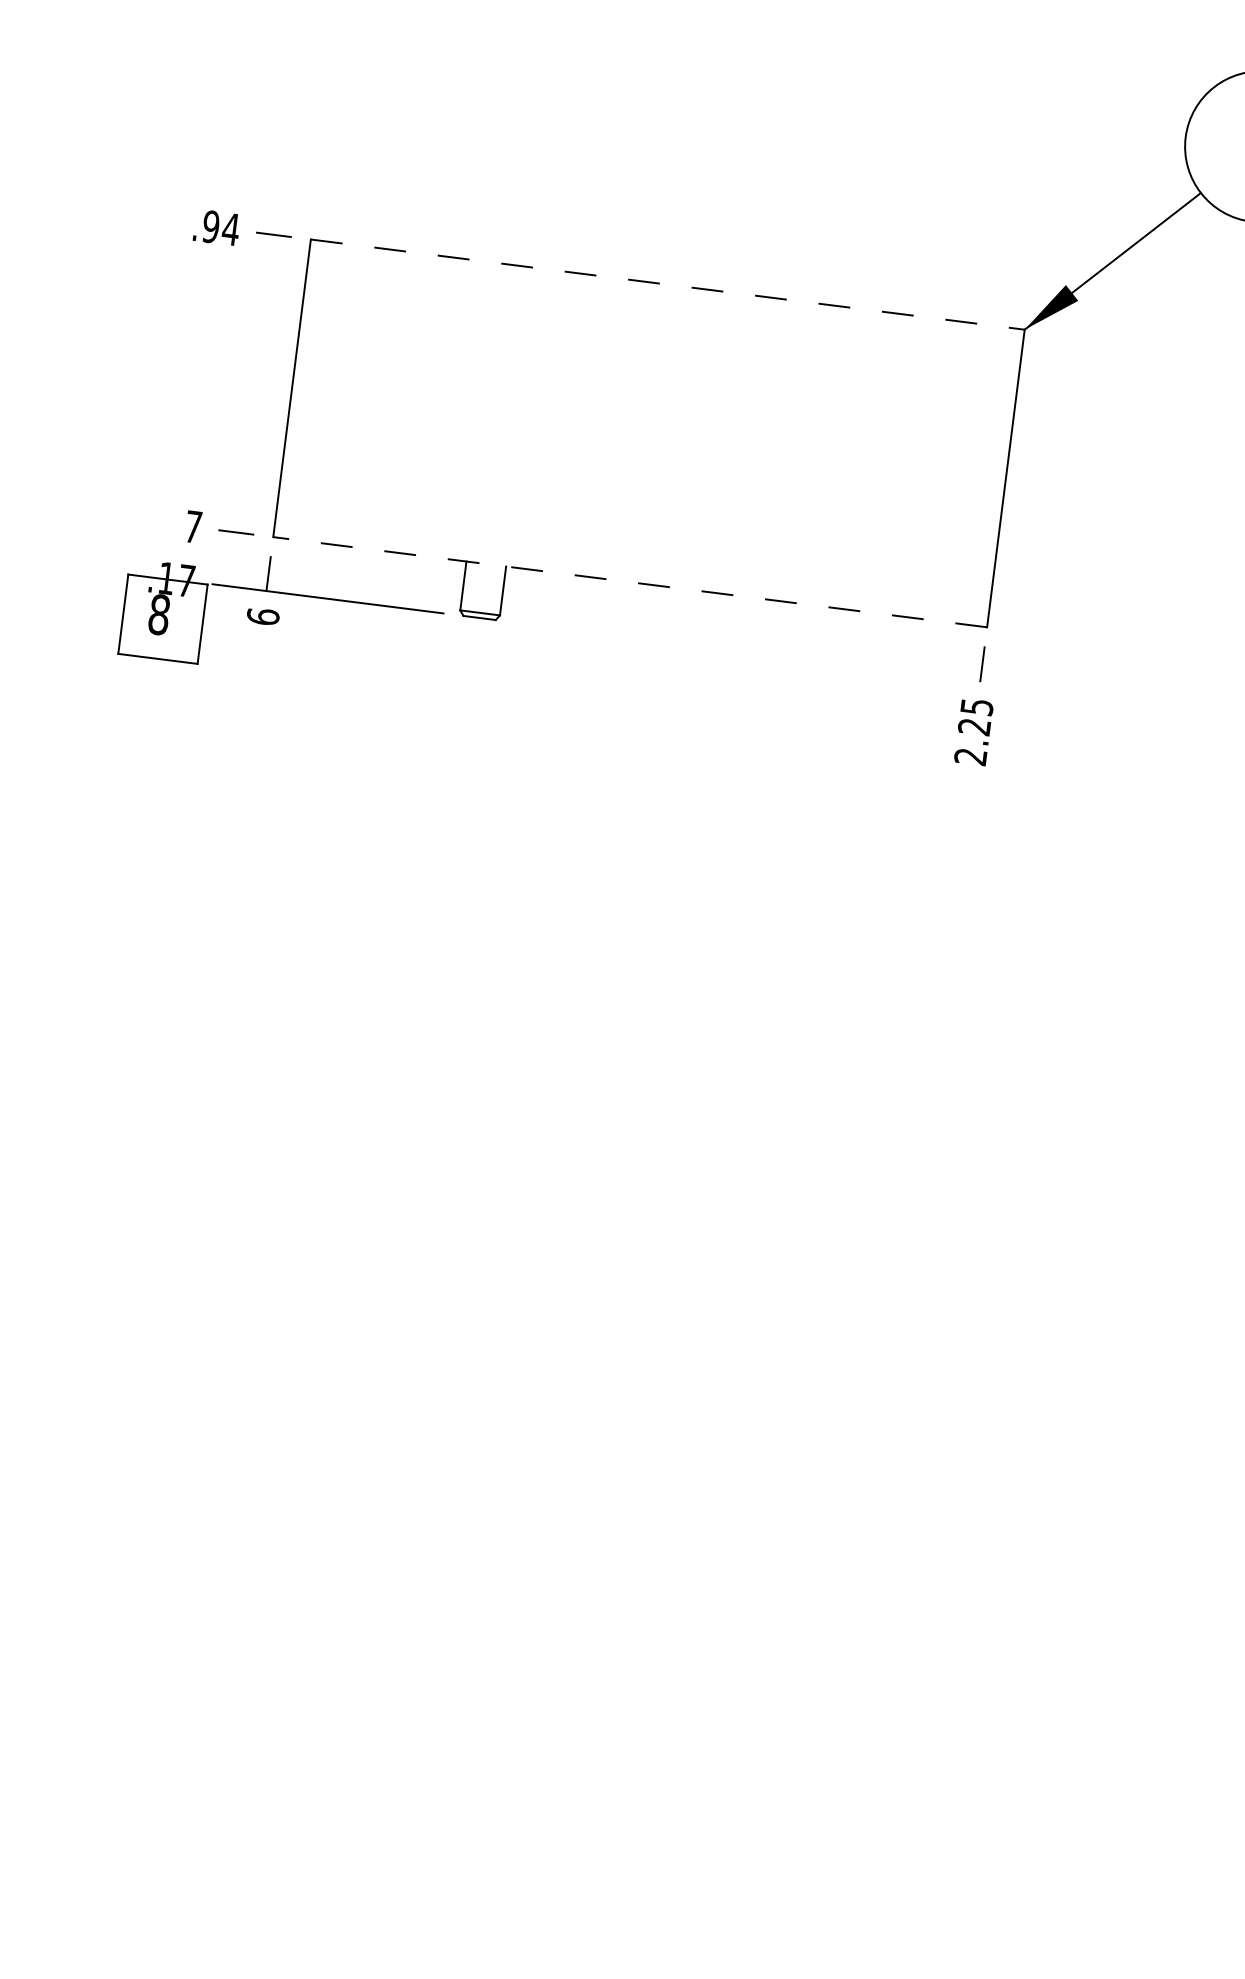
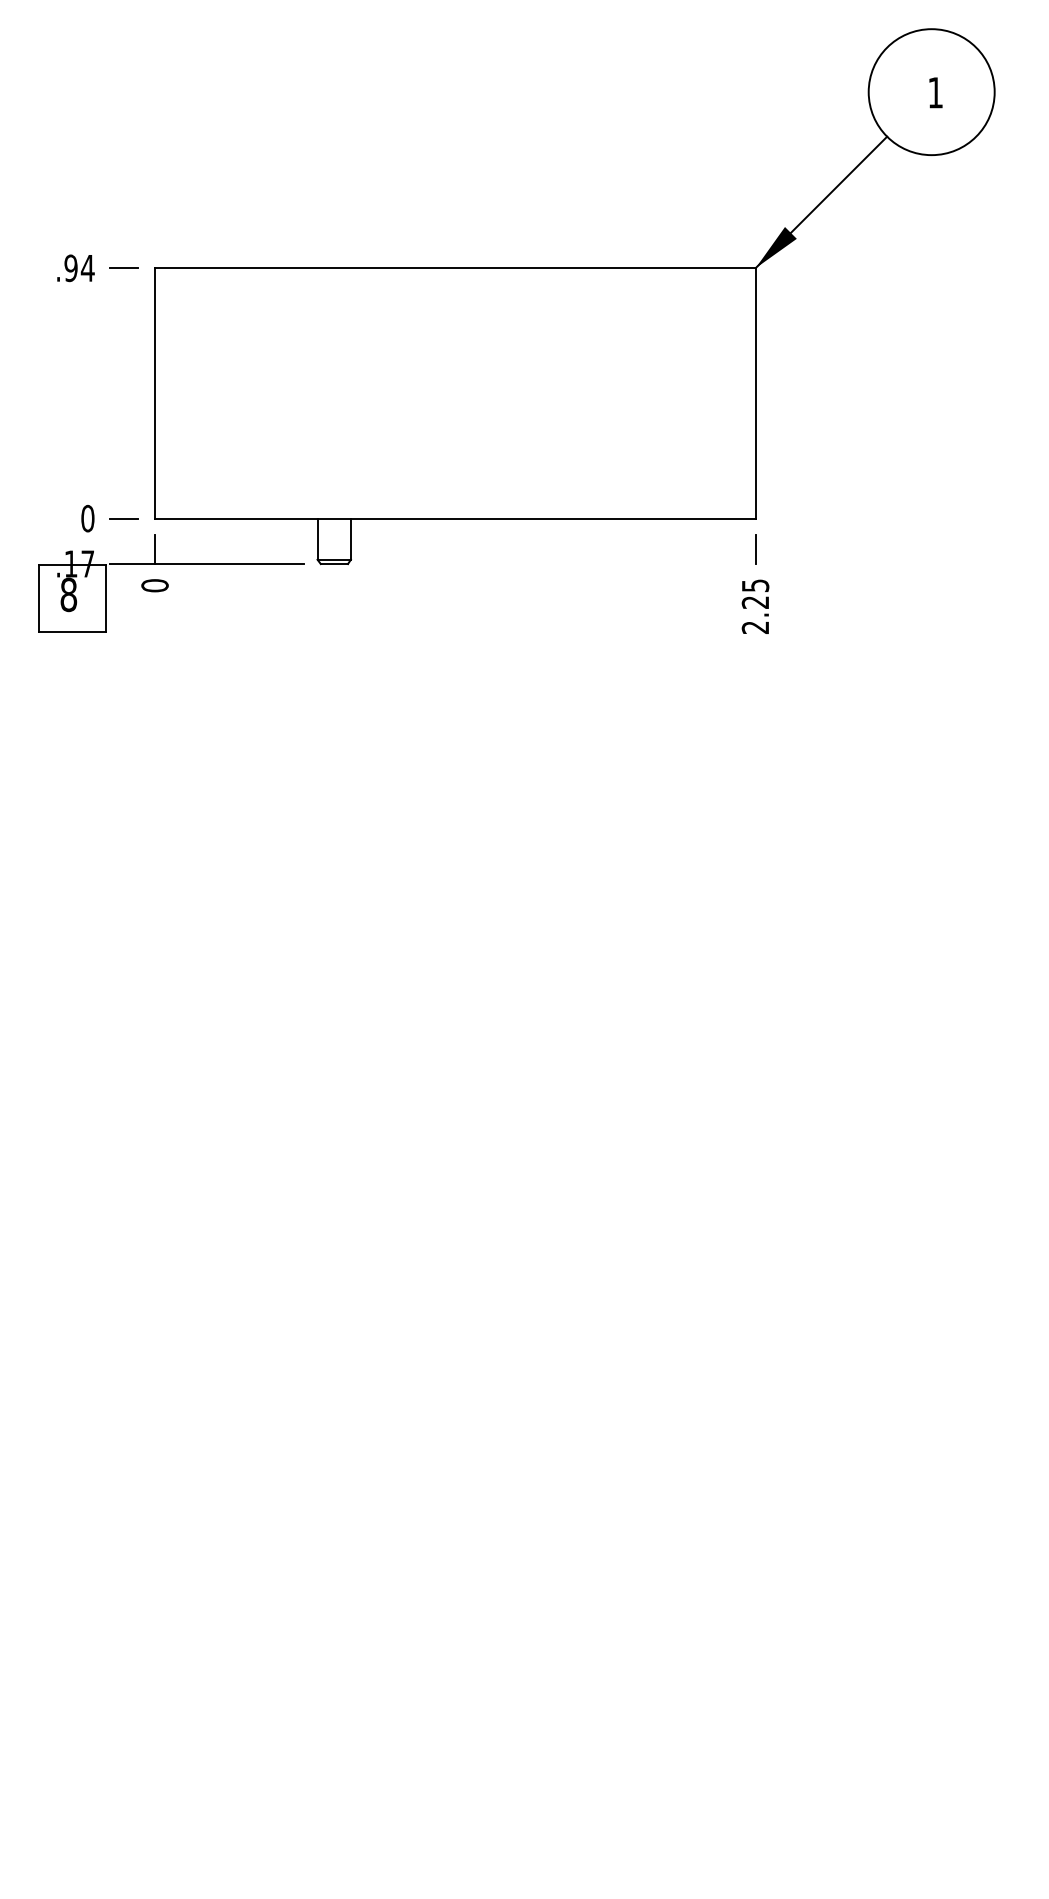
line: (668, 284) -> (455, 268), dashed -> solid
text: (193, 526) -> (87, 518), 7 -> 0
line: (629, 581) -> (454, 518), dashed -> solid
text: (262, 616) -> (154, 585), 6 -> 0

